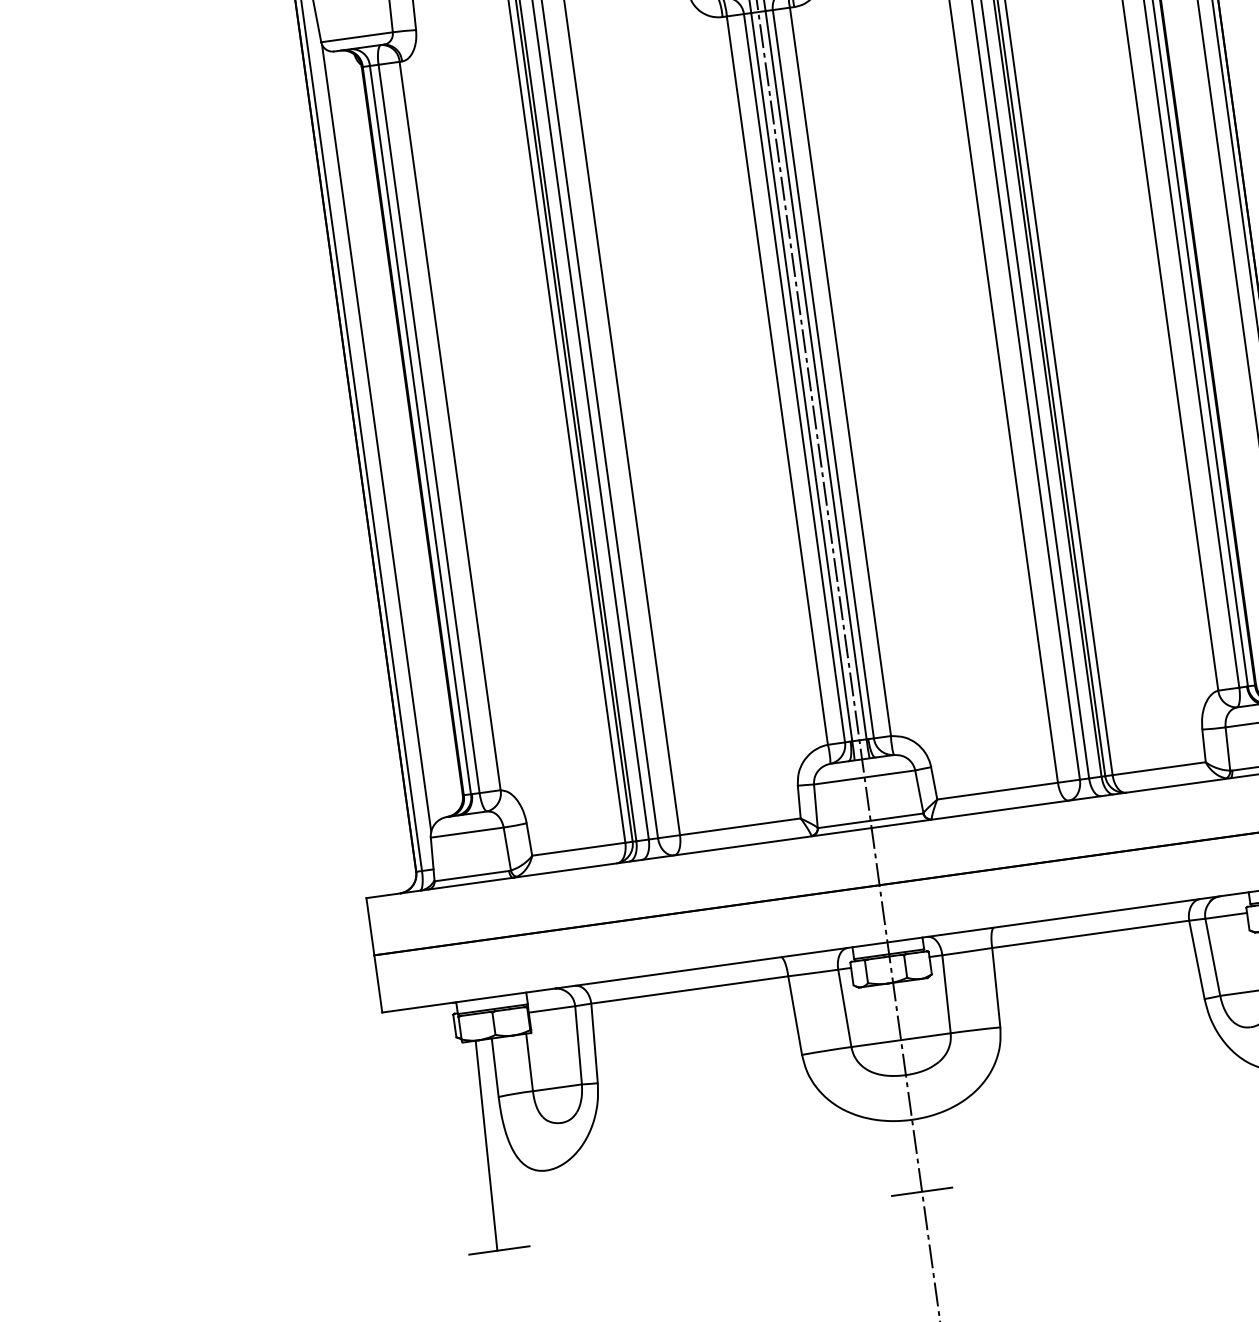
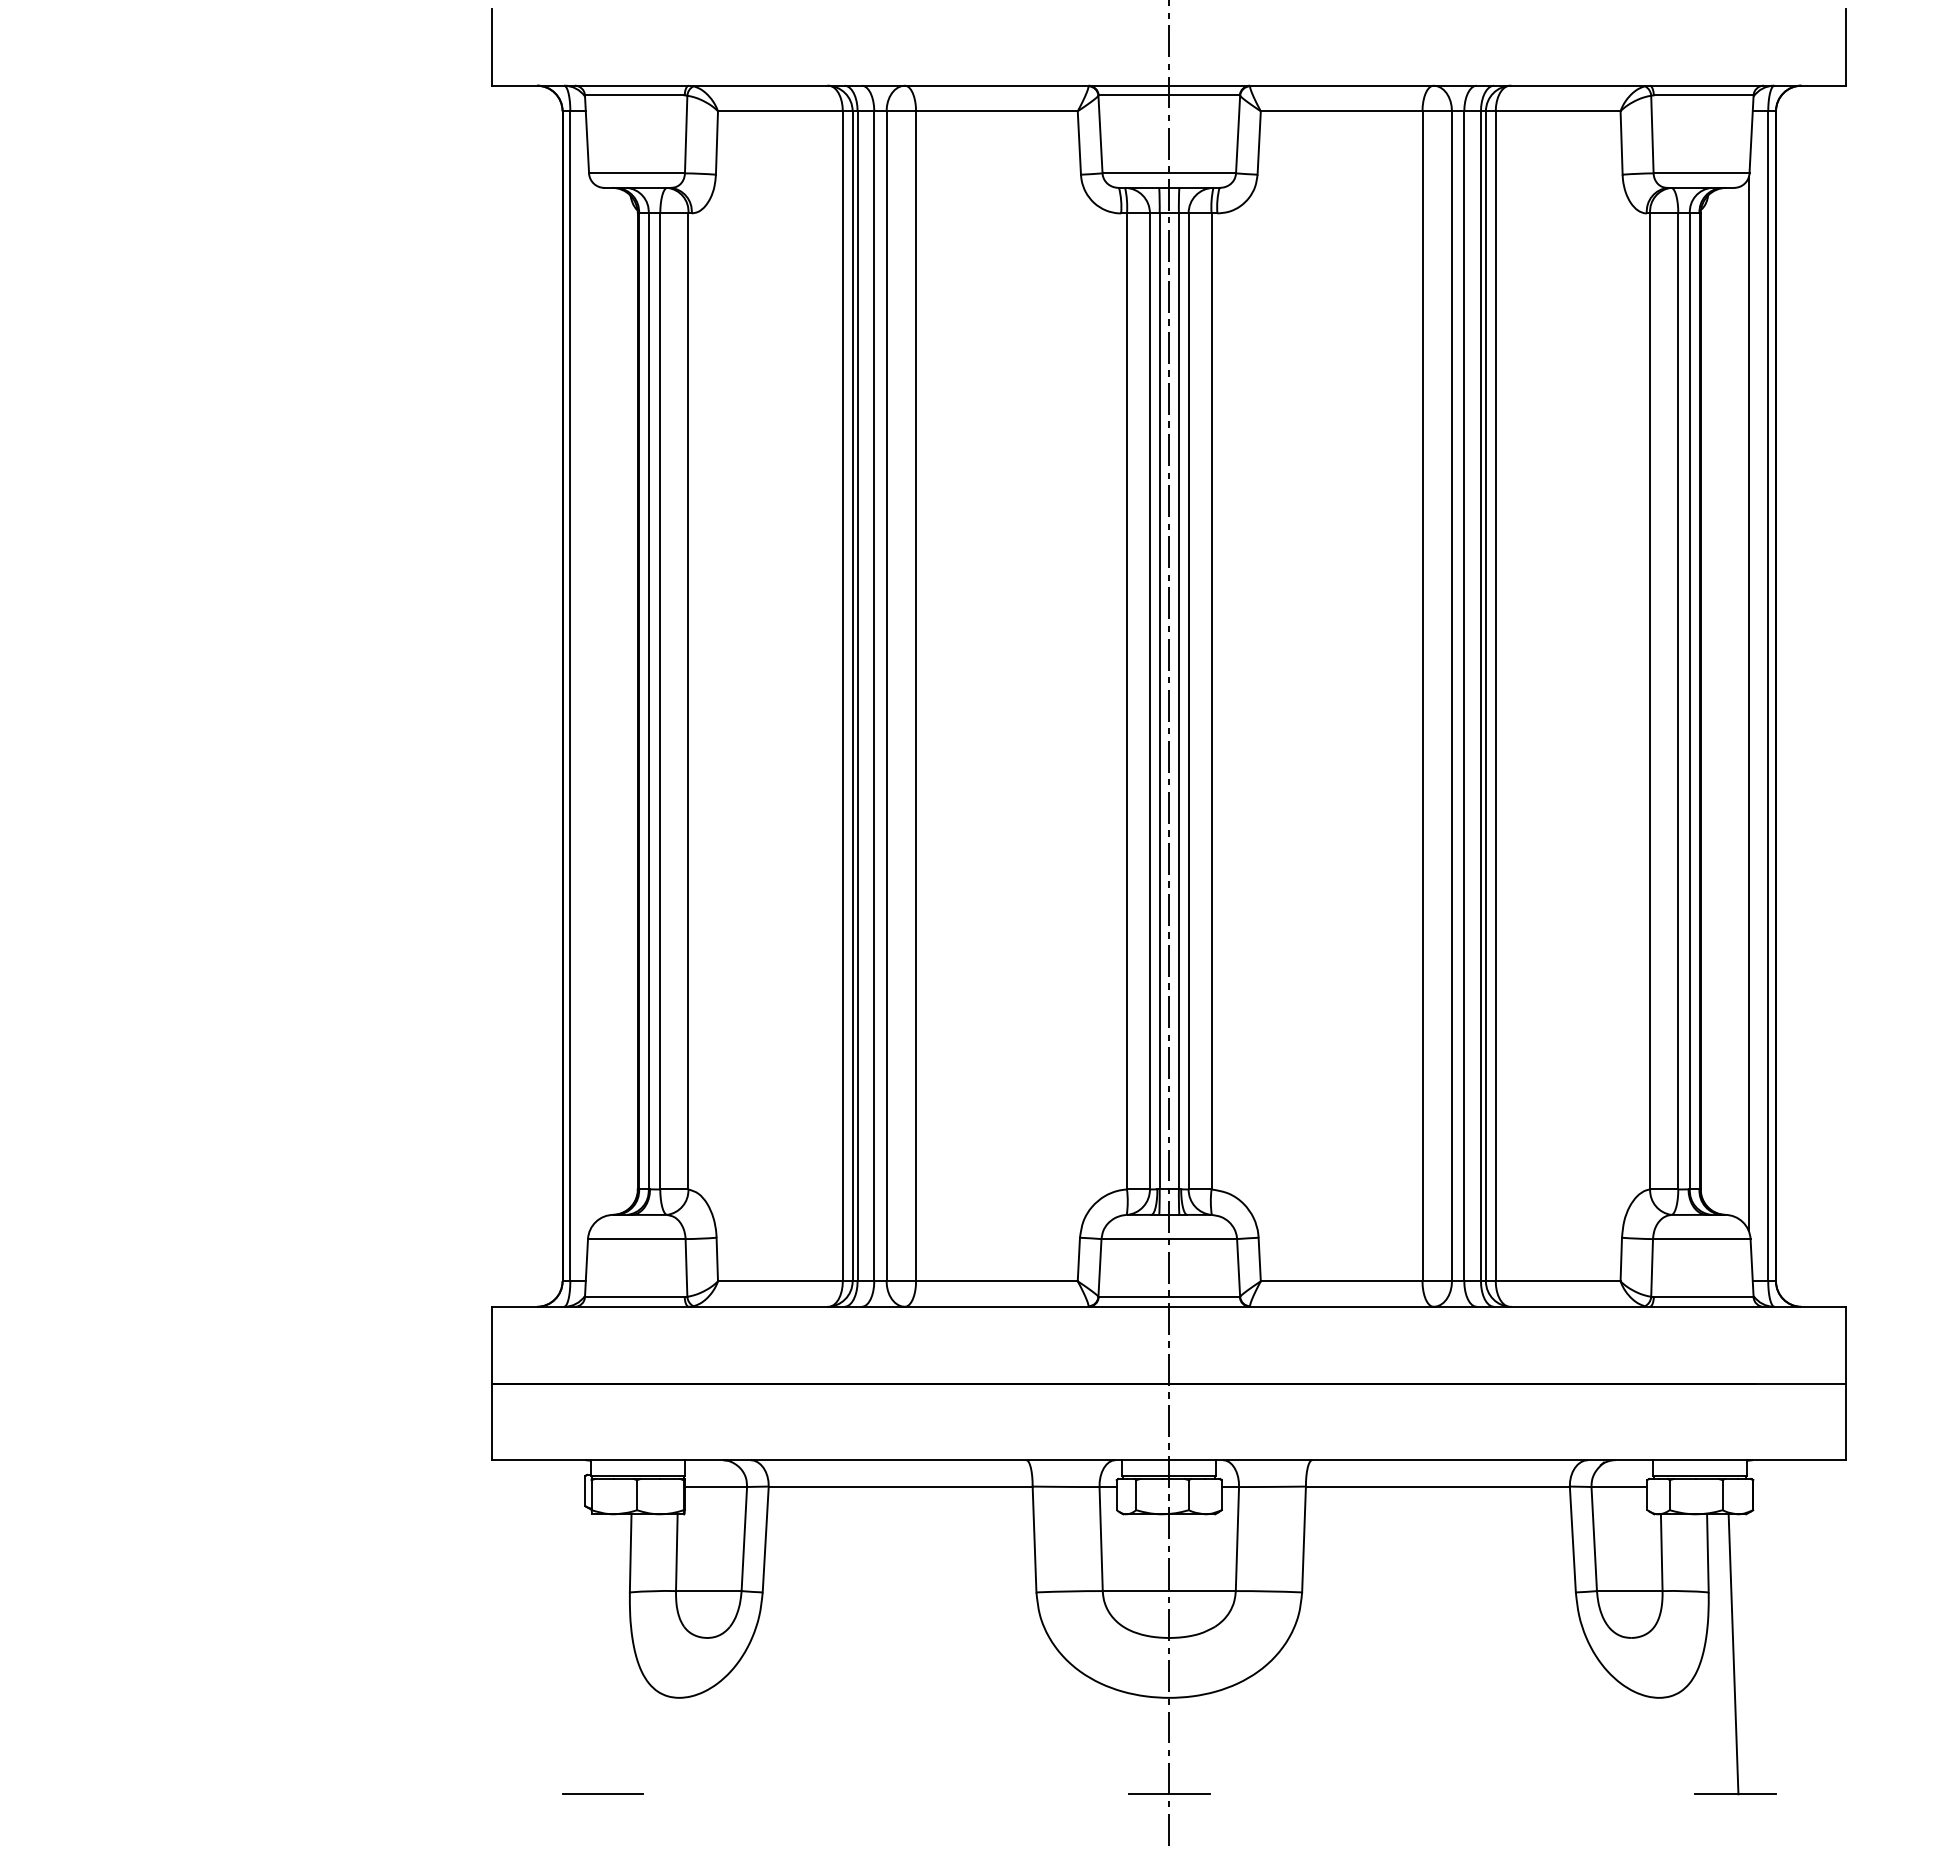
line: (376, 437) -> (589, 703), removed
line: (486, 1145) -> (604, 1654), removed

